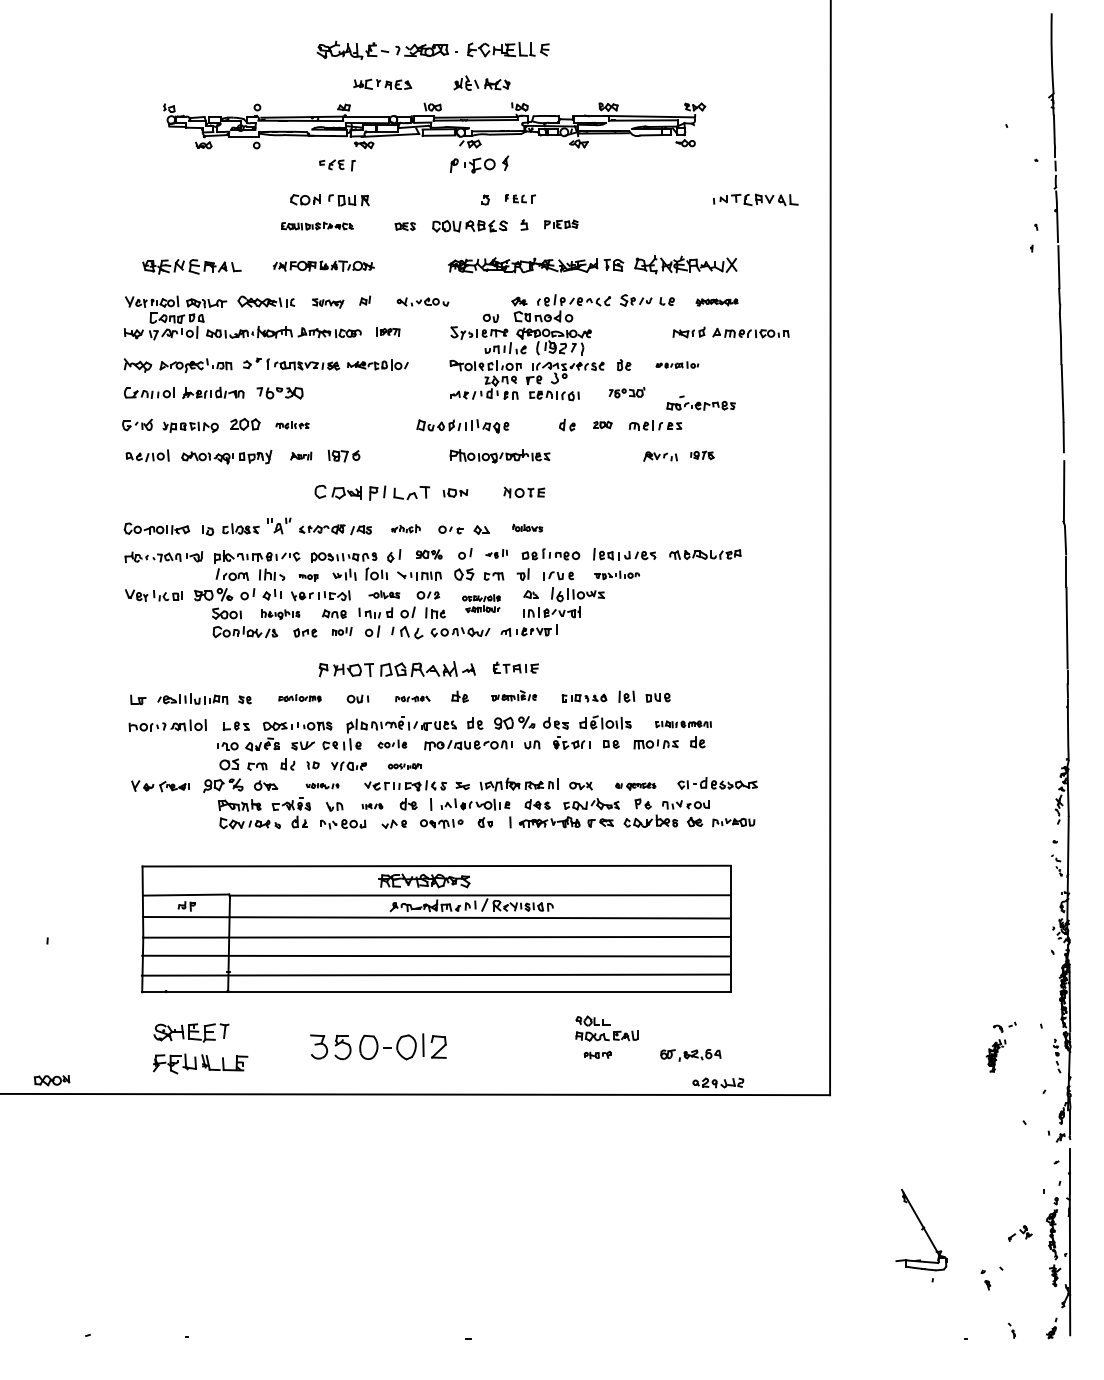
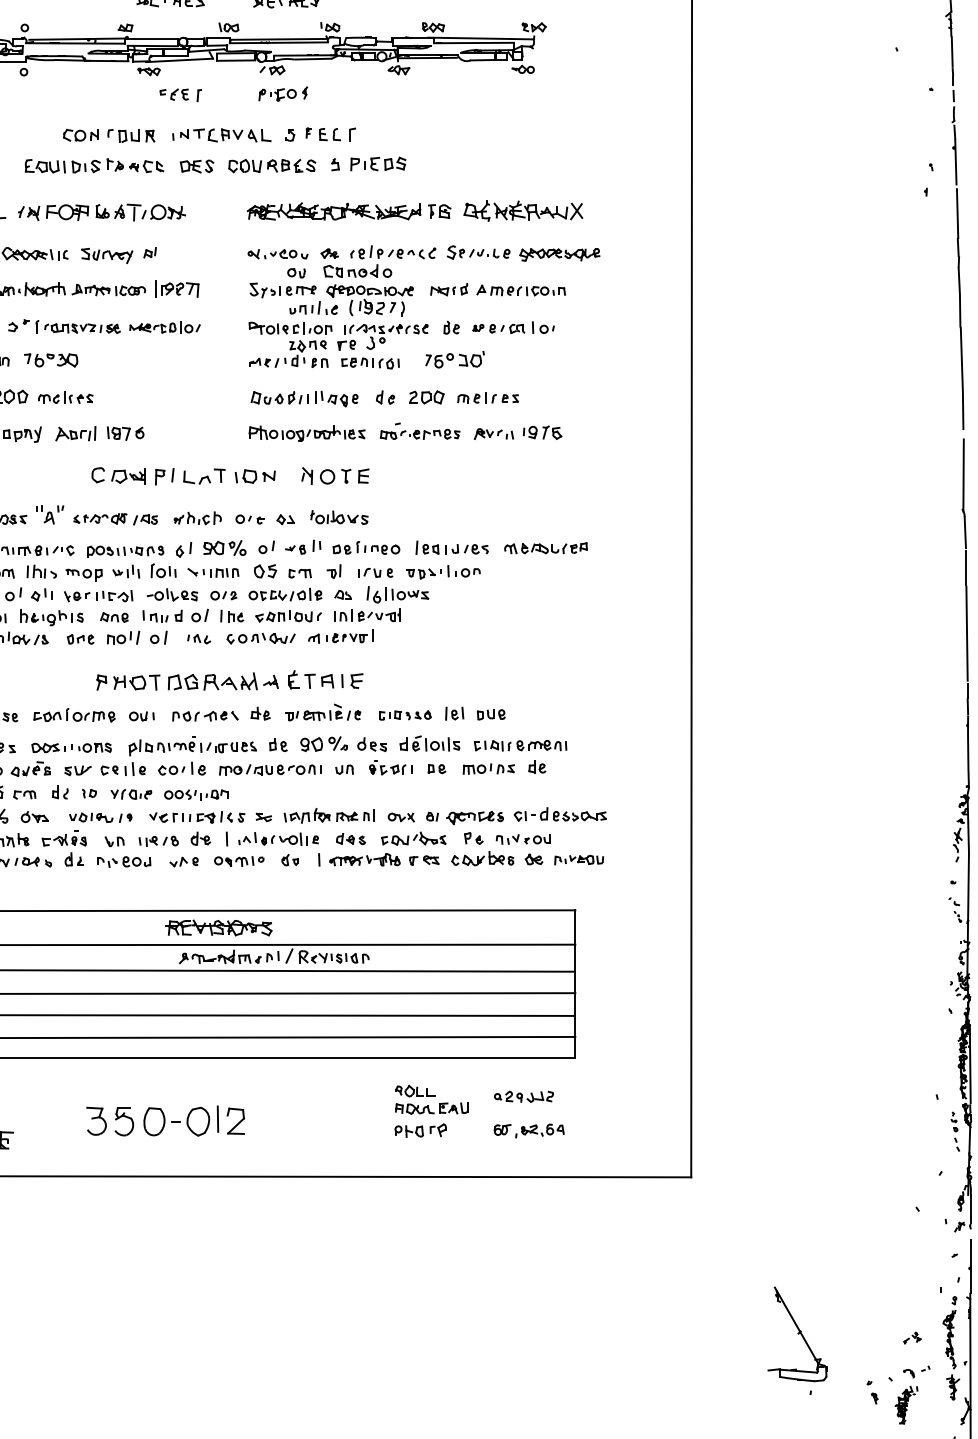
part: (479, 163) -> (283, 93), size x0.71
part: (337, 165) -> (180, 95), moved
part: (520, 198) -> (330, 133), size x1.43
part: (755, 199) -> (221, 134), moved
part: (561, 224) -> (378, 164), size x1.43
part: (317, 225) -> (94, 165), size x1.67
part: (405, 226) -> (197, 166), size x1.43
part: (323, 265) -> (101, 211), size x1.43
part: (422, 301) -> (277, 253), moved
part: (716, 302) -> (559, 254), size x1.67
part: (327, 303) -> (106, 255), size x1.43
part: (388, 331) -> (177, 288), size x1.67
part: (730, 332) -> (497, 289), moved
part: (677, 364) -> (513, 326), size x1.67
part: (626, 392) -> (454, 359), size x1.43
part: (700, 402) -> (419, 430), moved
part: (292, 424) -> (65, 396), size x1.43
part: (602, 424) -> (426, 396), size x1.67
part: (462, 426) -> (304, 399), moved
part: (300, 455) -> (74, 432), size x1.67
part: (702, 455) -> (542, 432), size x1.43
part: (455, 492) -> (255, 475), size x1.43
part: (524, 492) -> (335, 475), size x1.43
part: (527, 527) -> (339, 516), size x1.67
part: (405, 528) -> (197, 517), size x1.43
part: (496, 553) -> (303, 546), size x1.43
part: (428, 554) -> (223, 548), size x1.43
part: (617, 575) -> (443, 572), size x1.43
part: (308, 577) -> (84, 574), size x1.67
part: (384, 594) -> (172, 594), size x1.43
part: (481, 603) -> (285, 605), size x1.67
part: (280, 614) -> (51, 617), size x1.43
part: (341, 631) -> (122, 637), size x1.43
part: (406, 632) -> (198, 638), size x0.62
part: (515, 667) -> (325, 679), size x1.43
part: (513, 695) -> (322, 712), size x1.43
part: (299, 697) -> (73, 714), size x1.67
part: (412, 698) -> (205, 715), size x1.67
part: (683, 724) -> (520, 745), size x1.43
part: (392, 744) -> (181, 769), size x1.43
part: (404, 766) -> (195, 794), size x1.67
part: (322, 785) -> (100, 816), size x1.67
part: (635, 786) -> (464, 818), size x1.67
part: (372, 806) -> (158, 841), size x1.67
part: (1000, 1046) -> (911, 1394), moved
part: (597, 1054) -> (420, 1130), size x1.67
part: (718, 1082) -> (524, 1096), moved
part: (1020, 1232) -> (912, 1337), size x0.62

